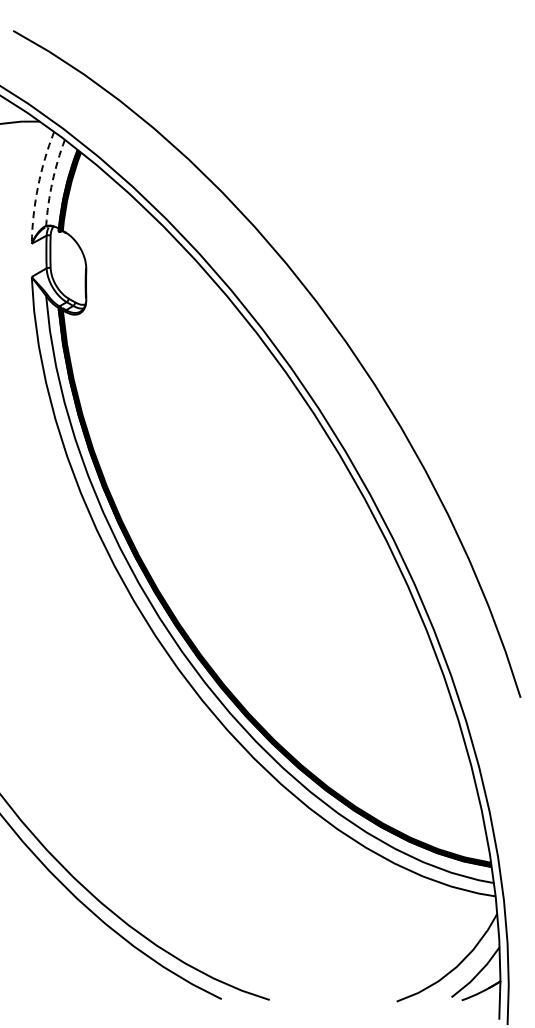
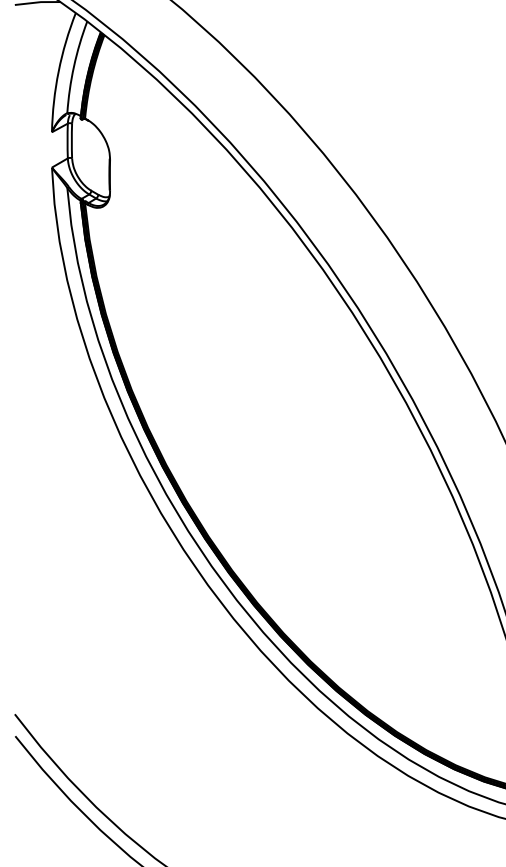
arc: (52, 182) -> (74, 66), dashed -> solid
arc: (38, 186) -> (59, 71), dashed -> solid

